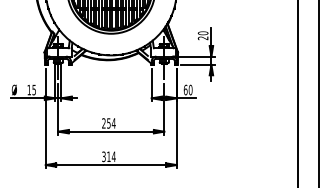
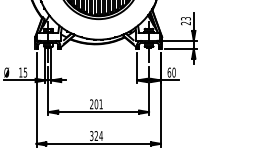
text: (203, 33) -> (186, 18), 20 -> 23
text: (111, 123) -> (98, 104), 254 -> 201
text: (108, 156) -> (96, 135), 314 -> 324

